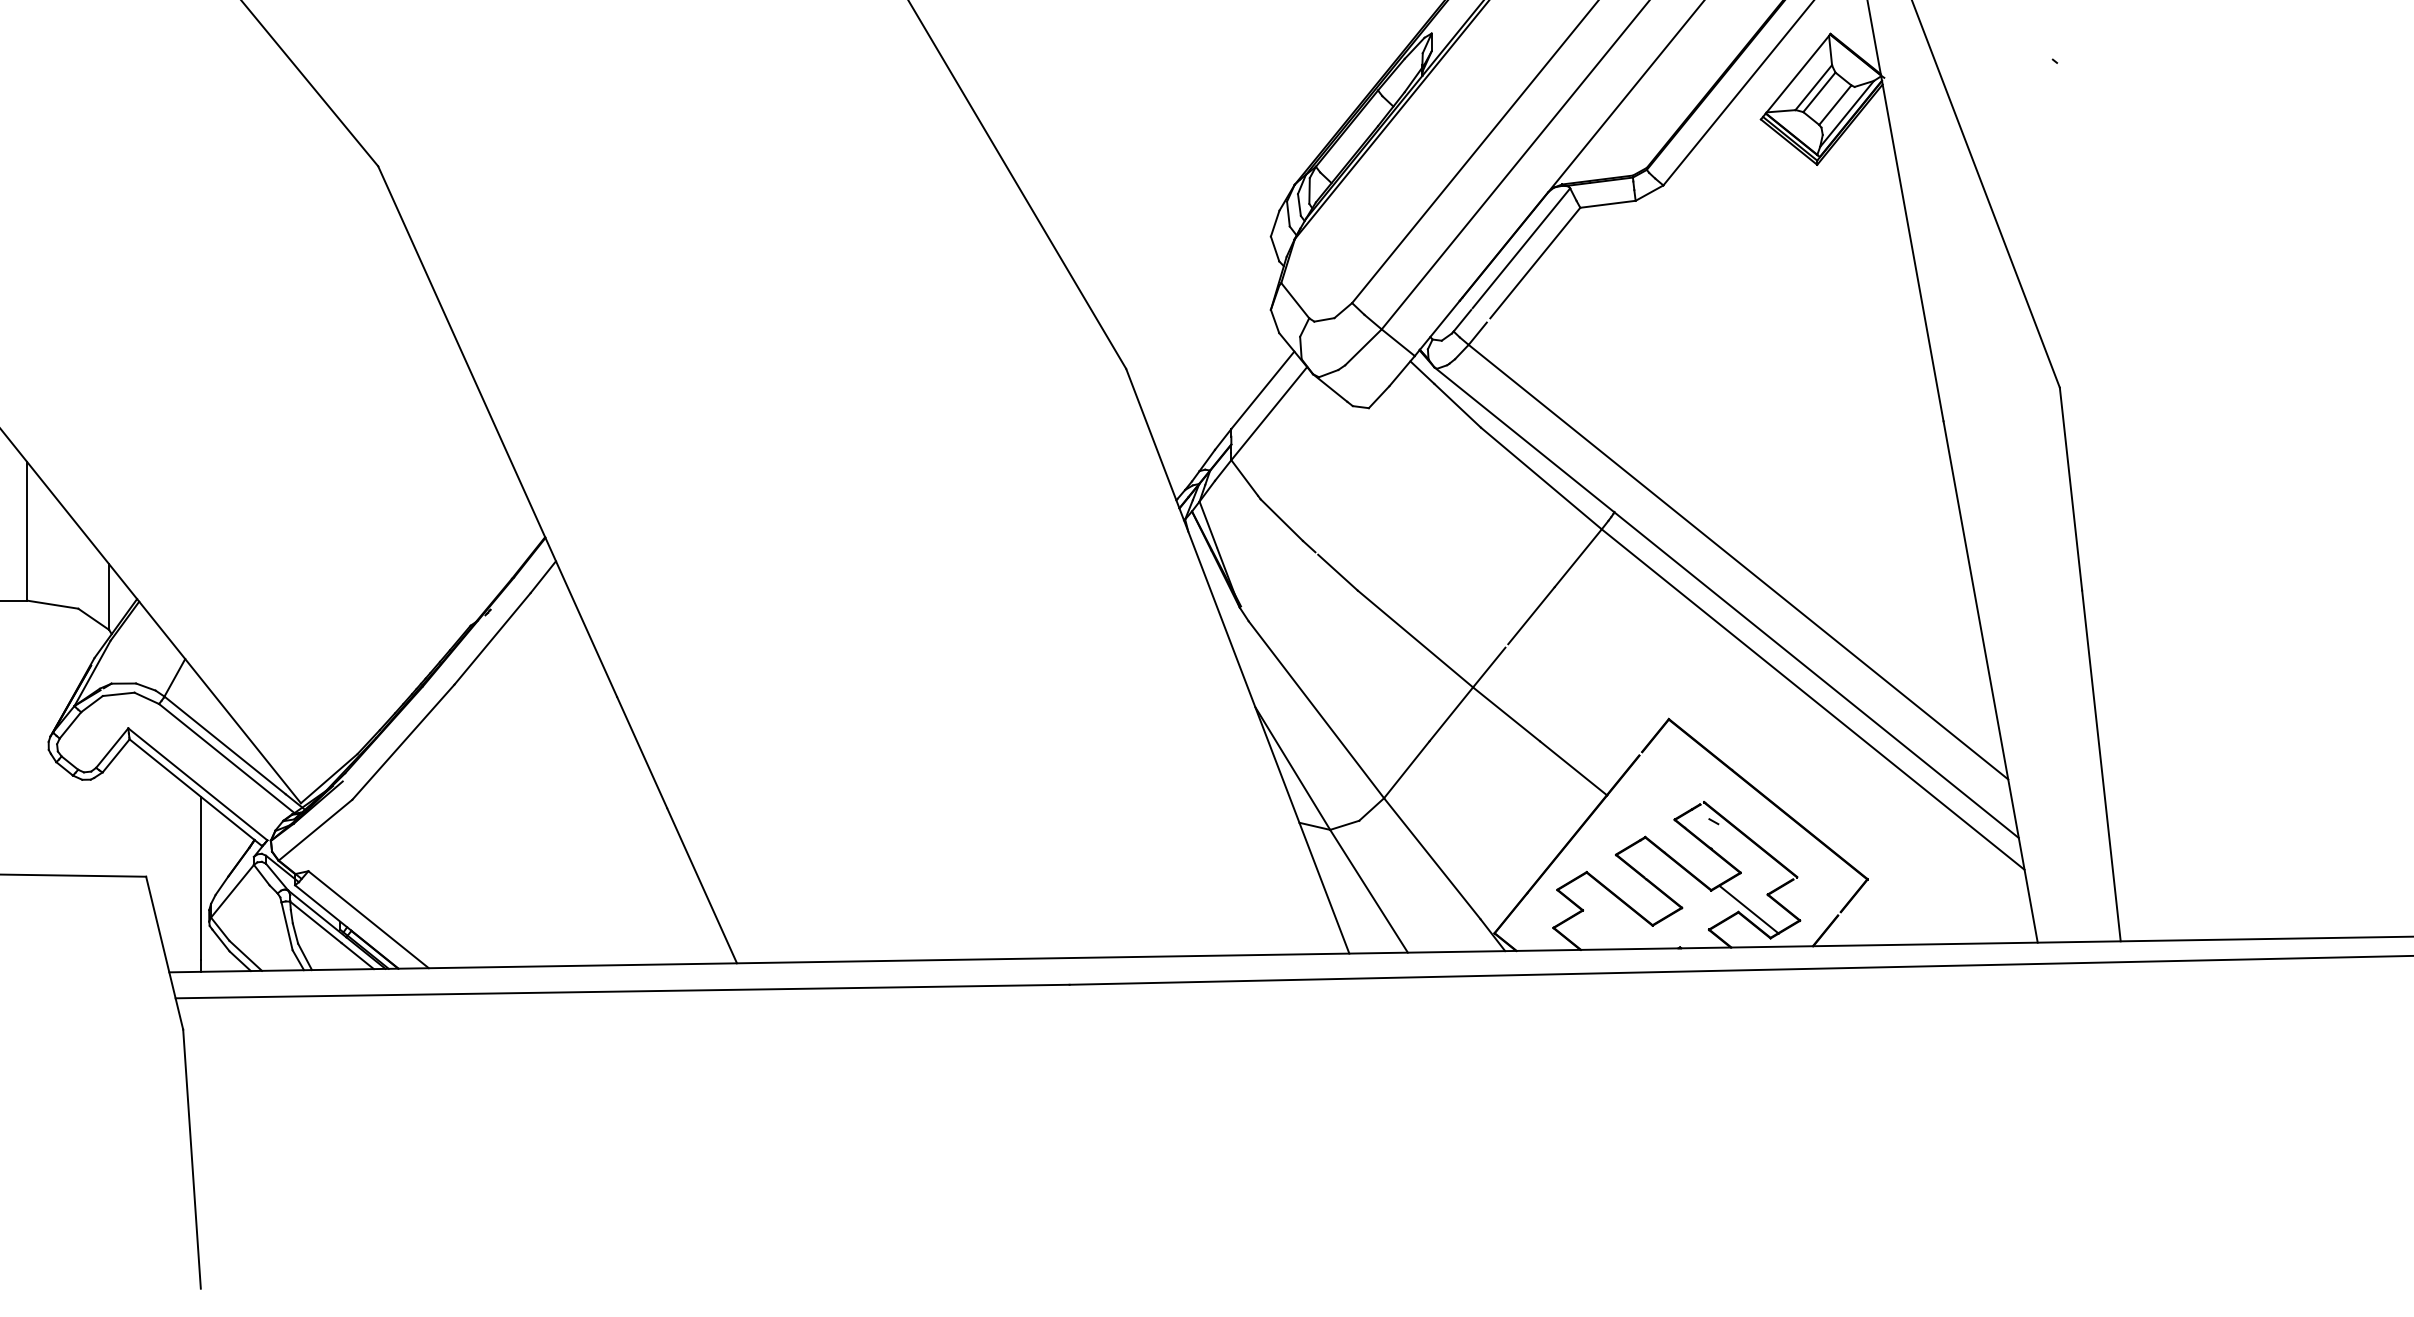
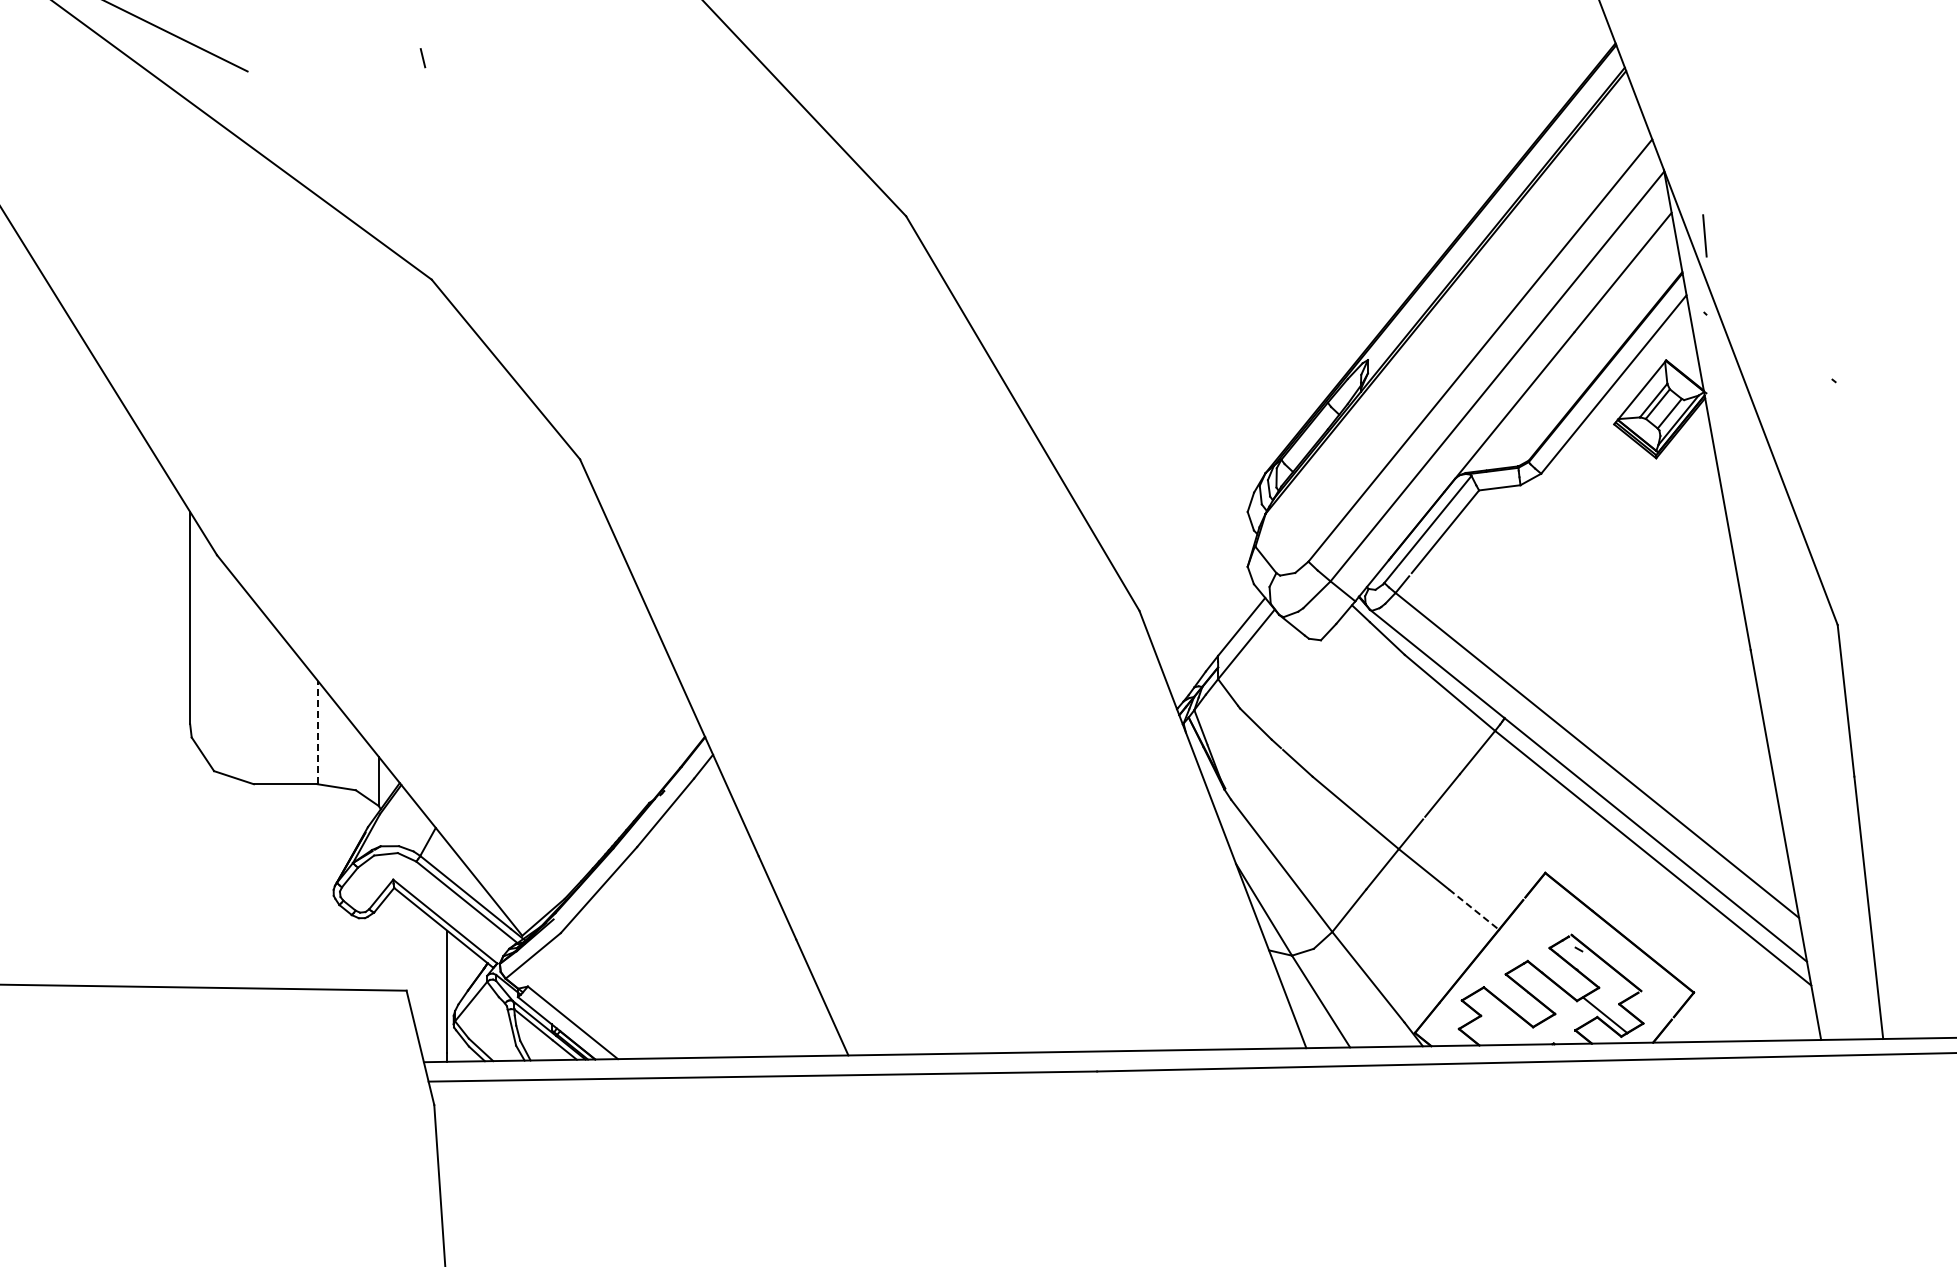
line: (27, 531) -> (317, 732), solid -> dashed
line: (1574, 769) -> (1474, 910), solid -> dashed

